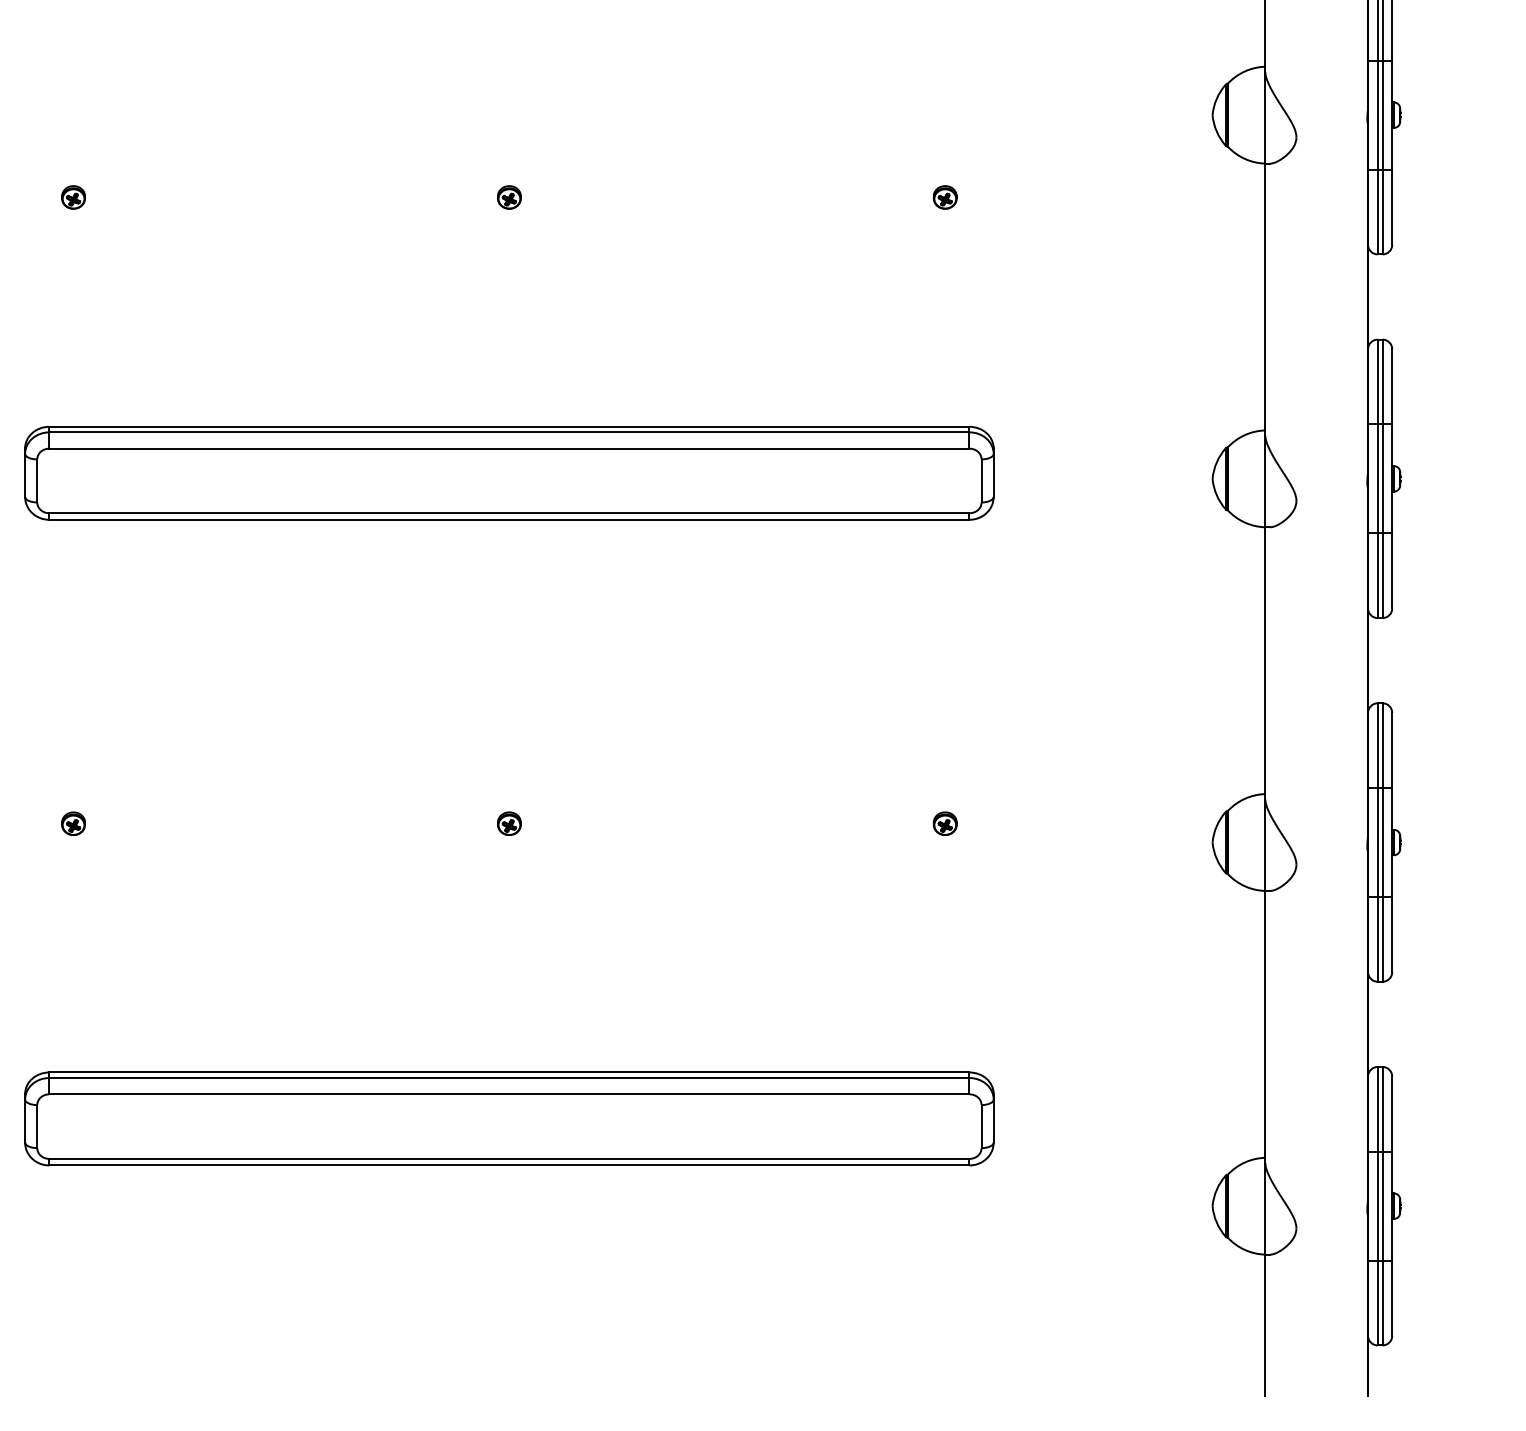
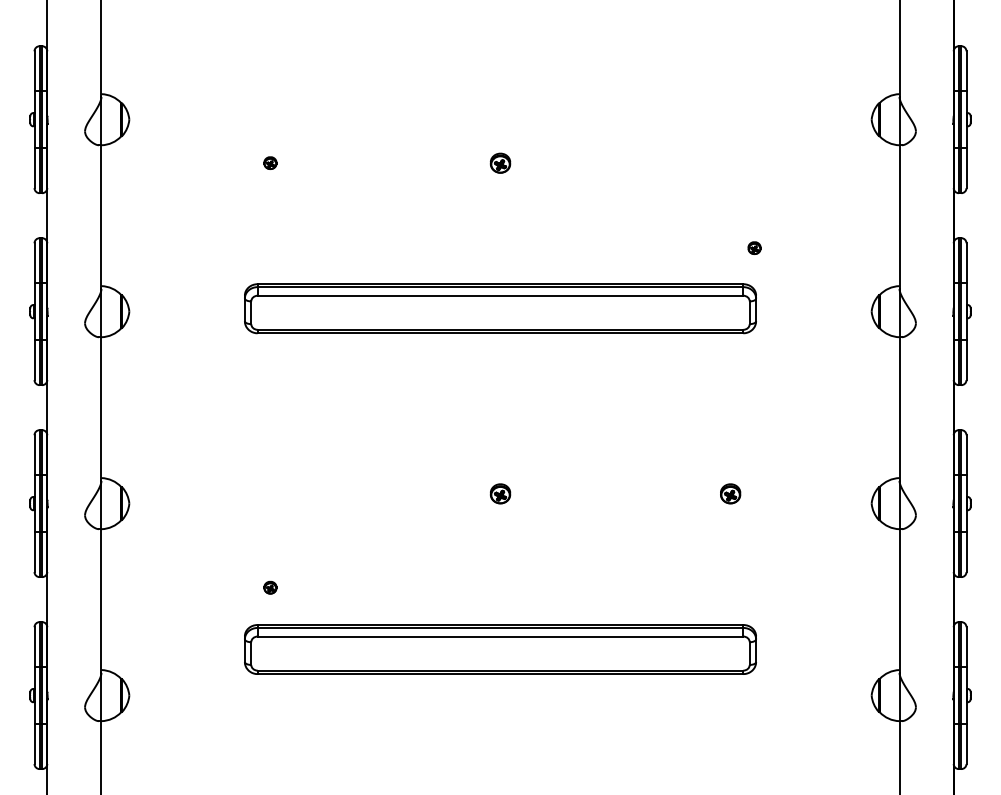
part: (509, 196) -> (500, 162), size x1.6
part: (945, 196) -> (754, 247), moved
part: (73, 823) -> (270, 587), moved
part: (509, 823) -> (500, 493), size x1.6
part: (945, 823) -> (730, 493), size x1.6

